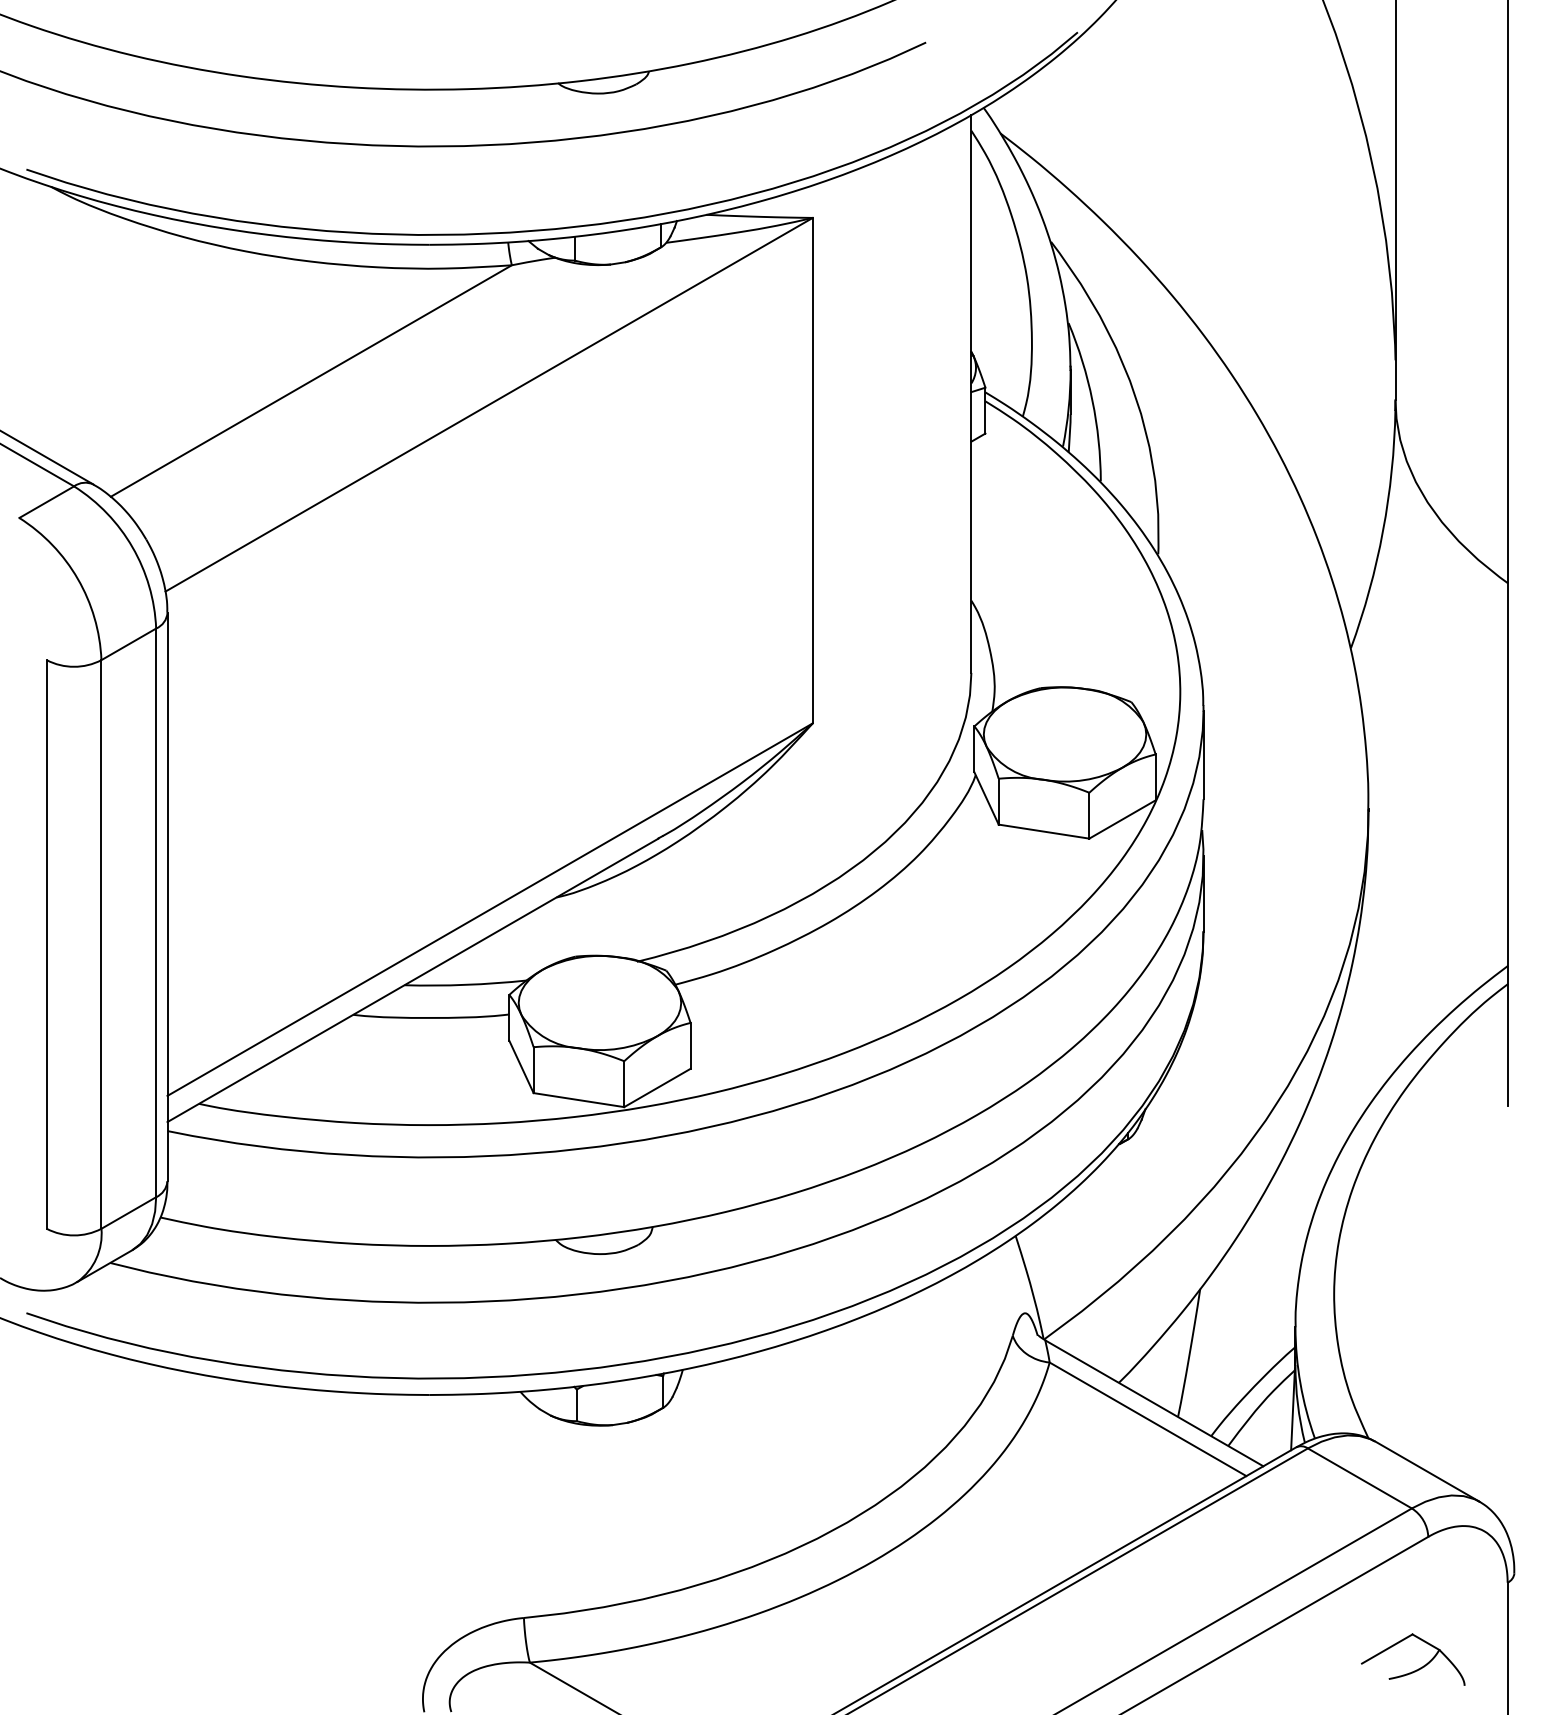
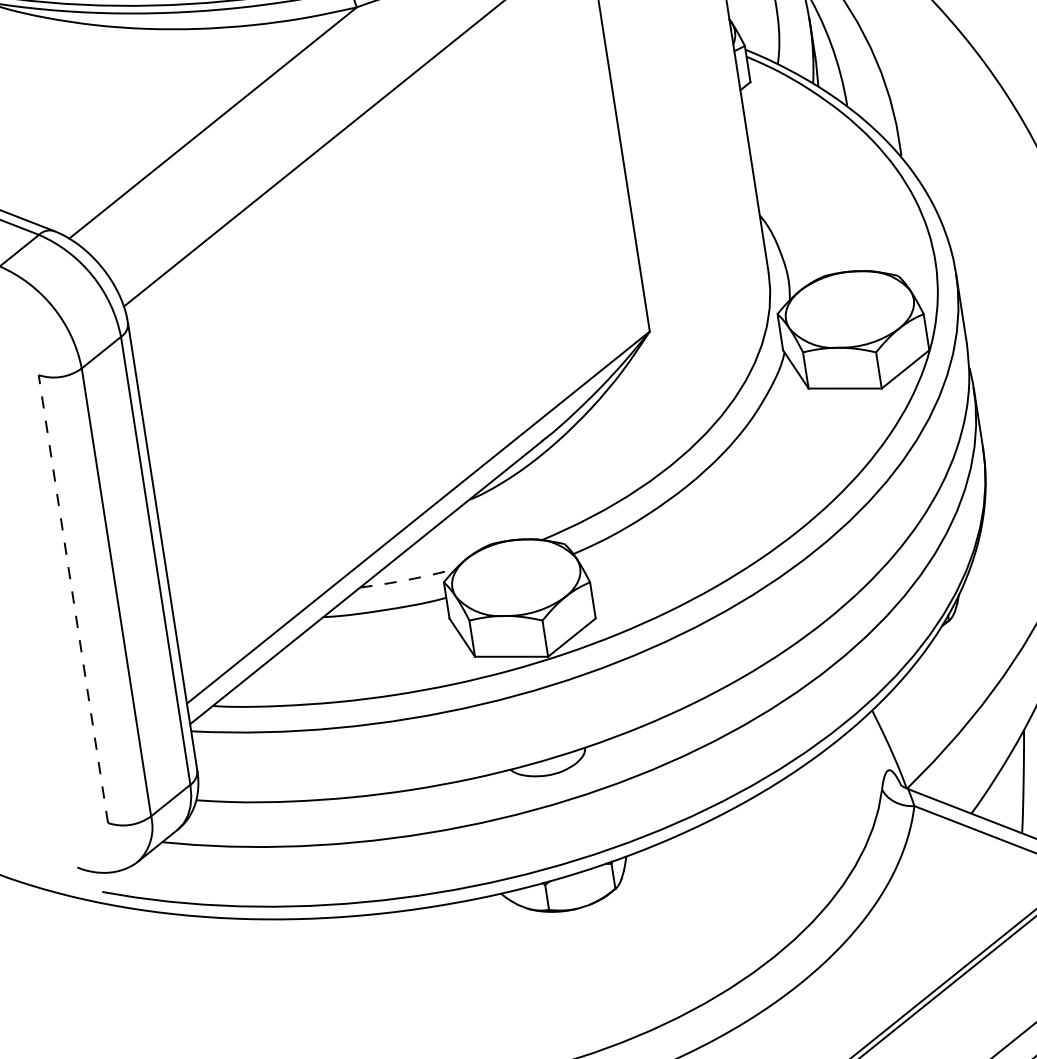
line: (46, 943) -> (73, 598), solid -> dashed
arc: (465, 984) -> (408, 579), solid -> dashed

